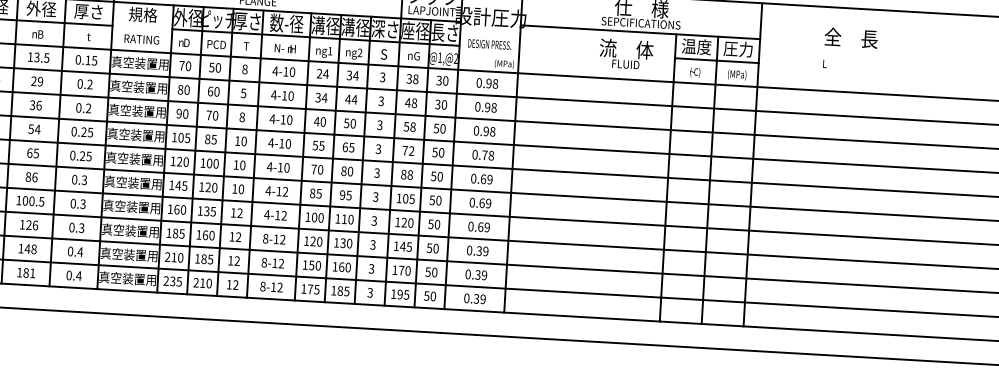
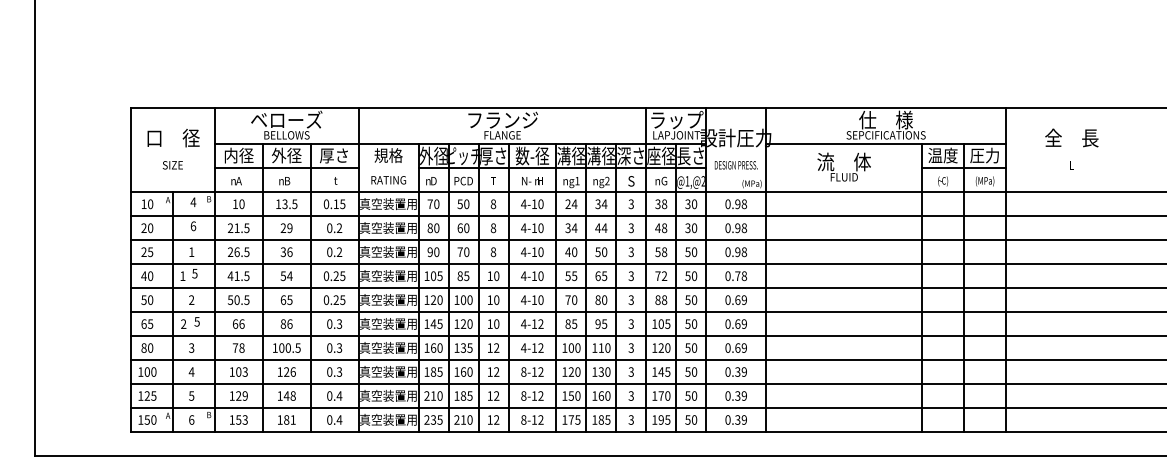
text: (850, 37) -> (1071, 137), moved
text: (625, 53) -> (843, 166), moved
text: (243, 92) -> (493, 227), 5 -> 8

